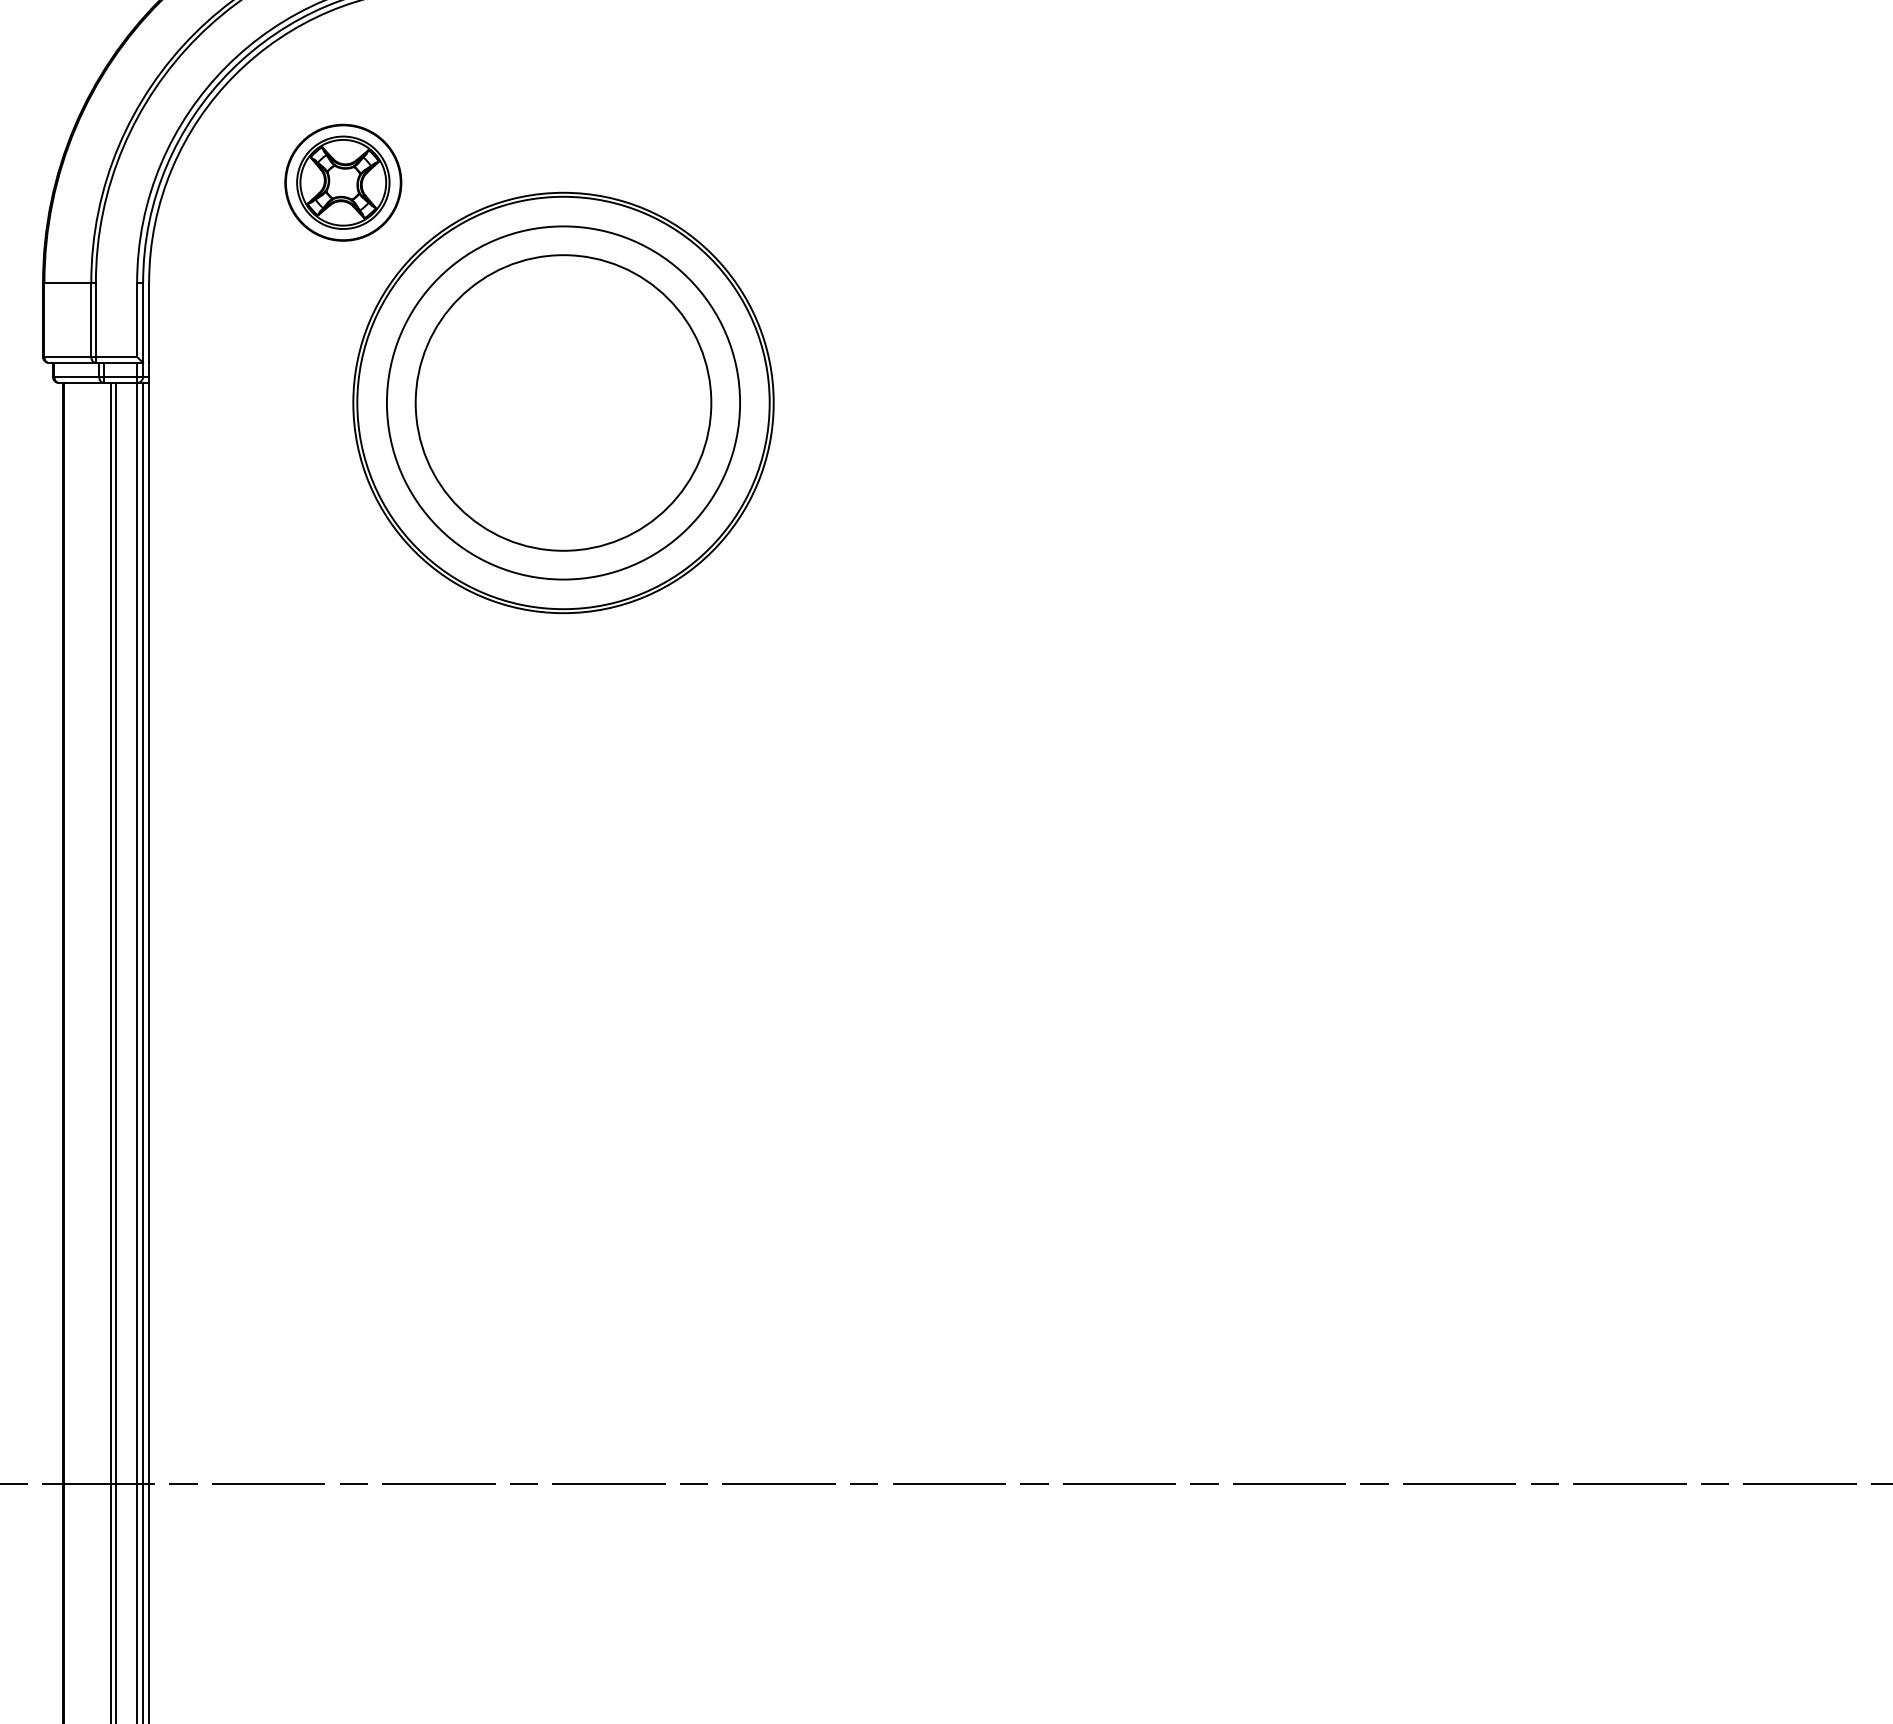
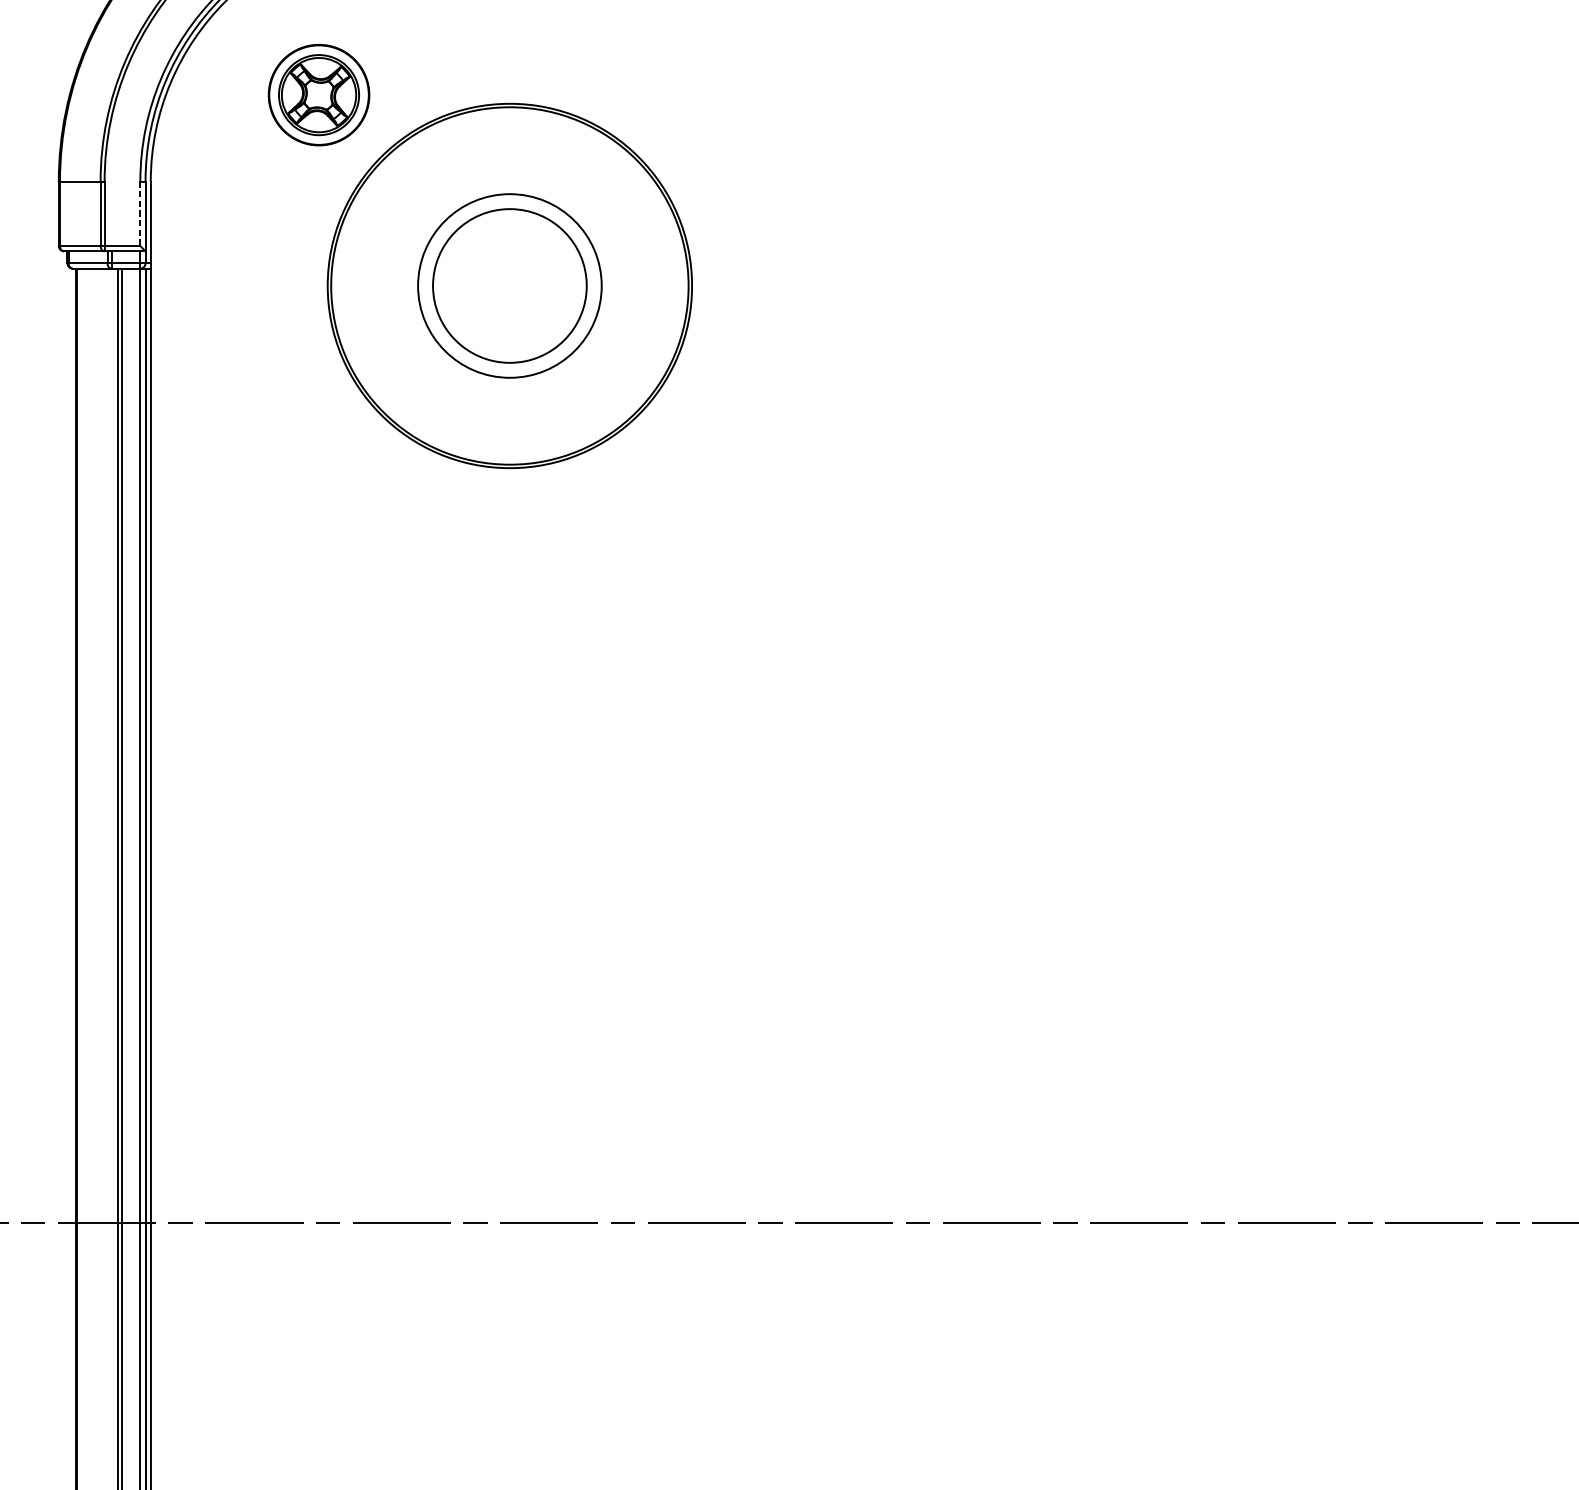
line: (137, 320) -> (140, 214), solid -> dashed
circle: (563, 402) -> (509, 285), size x0.6
circle: (563, 402) -> (509, 285), size x0.6

